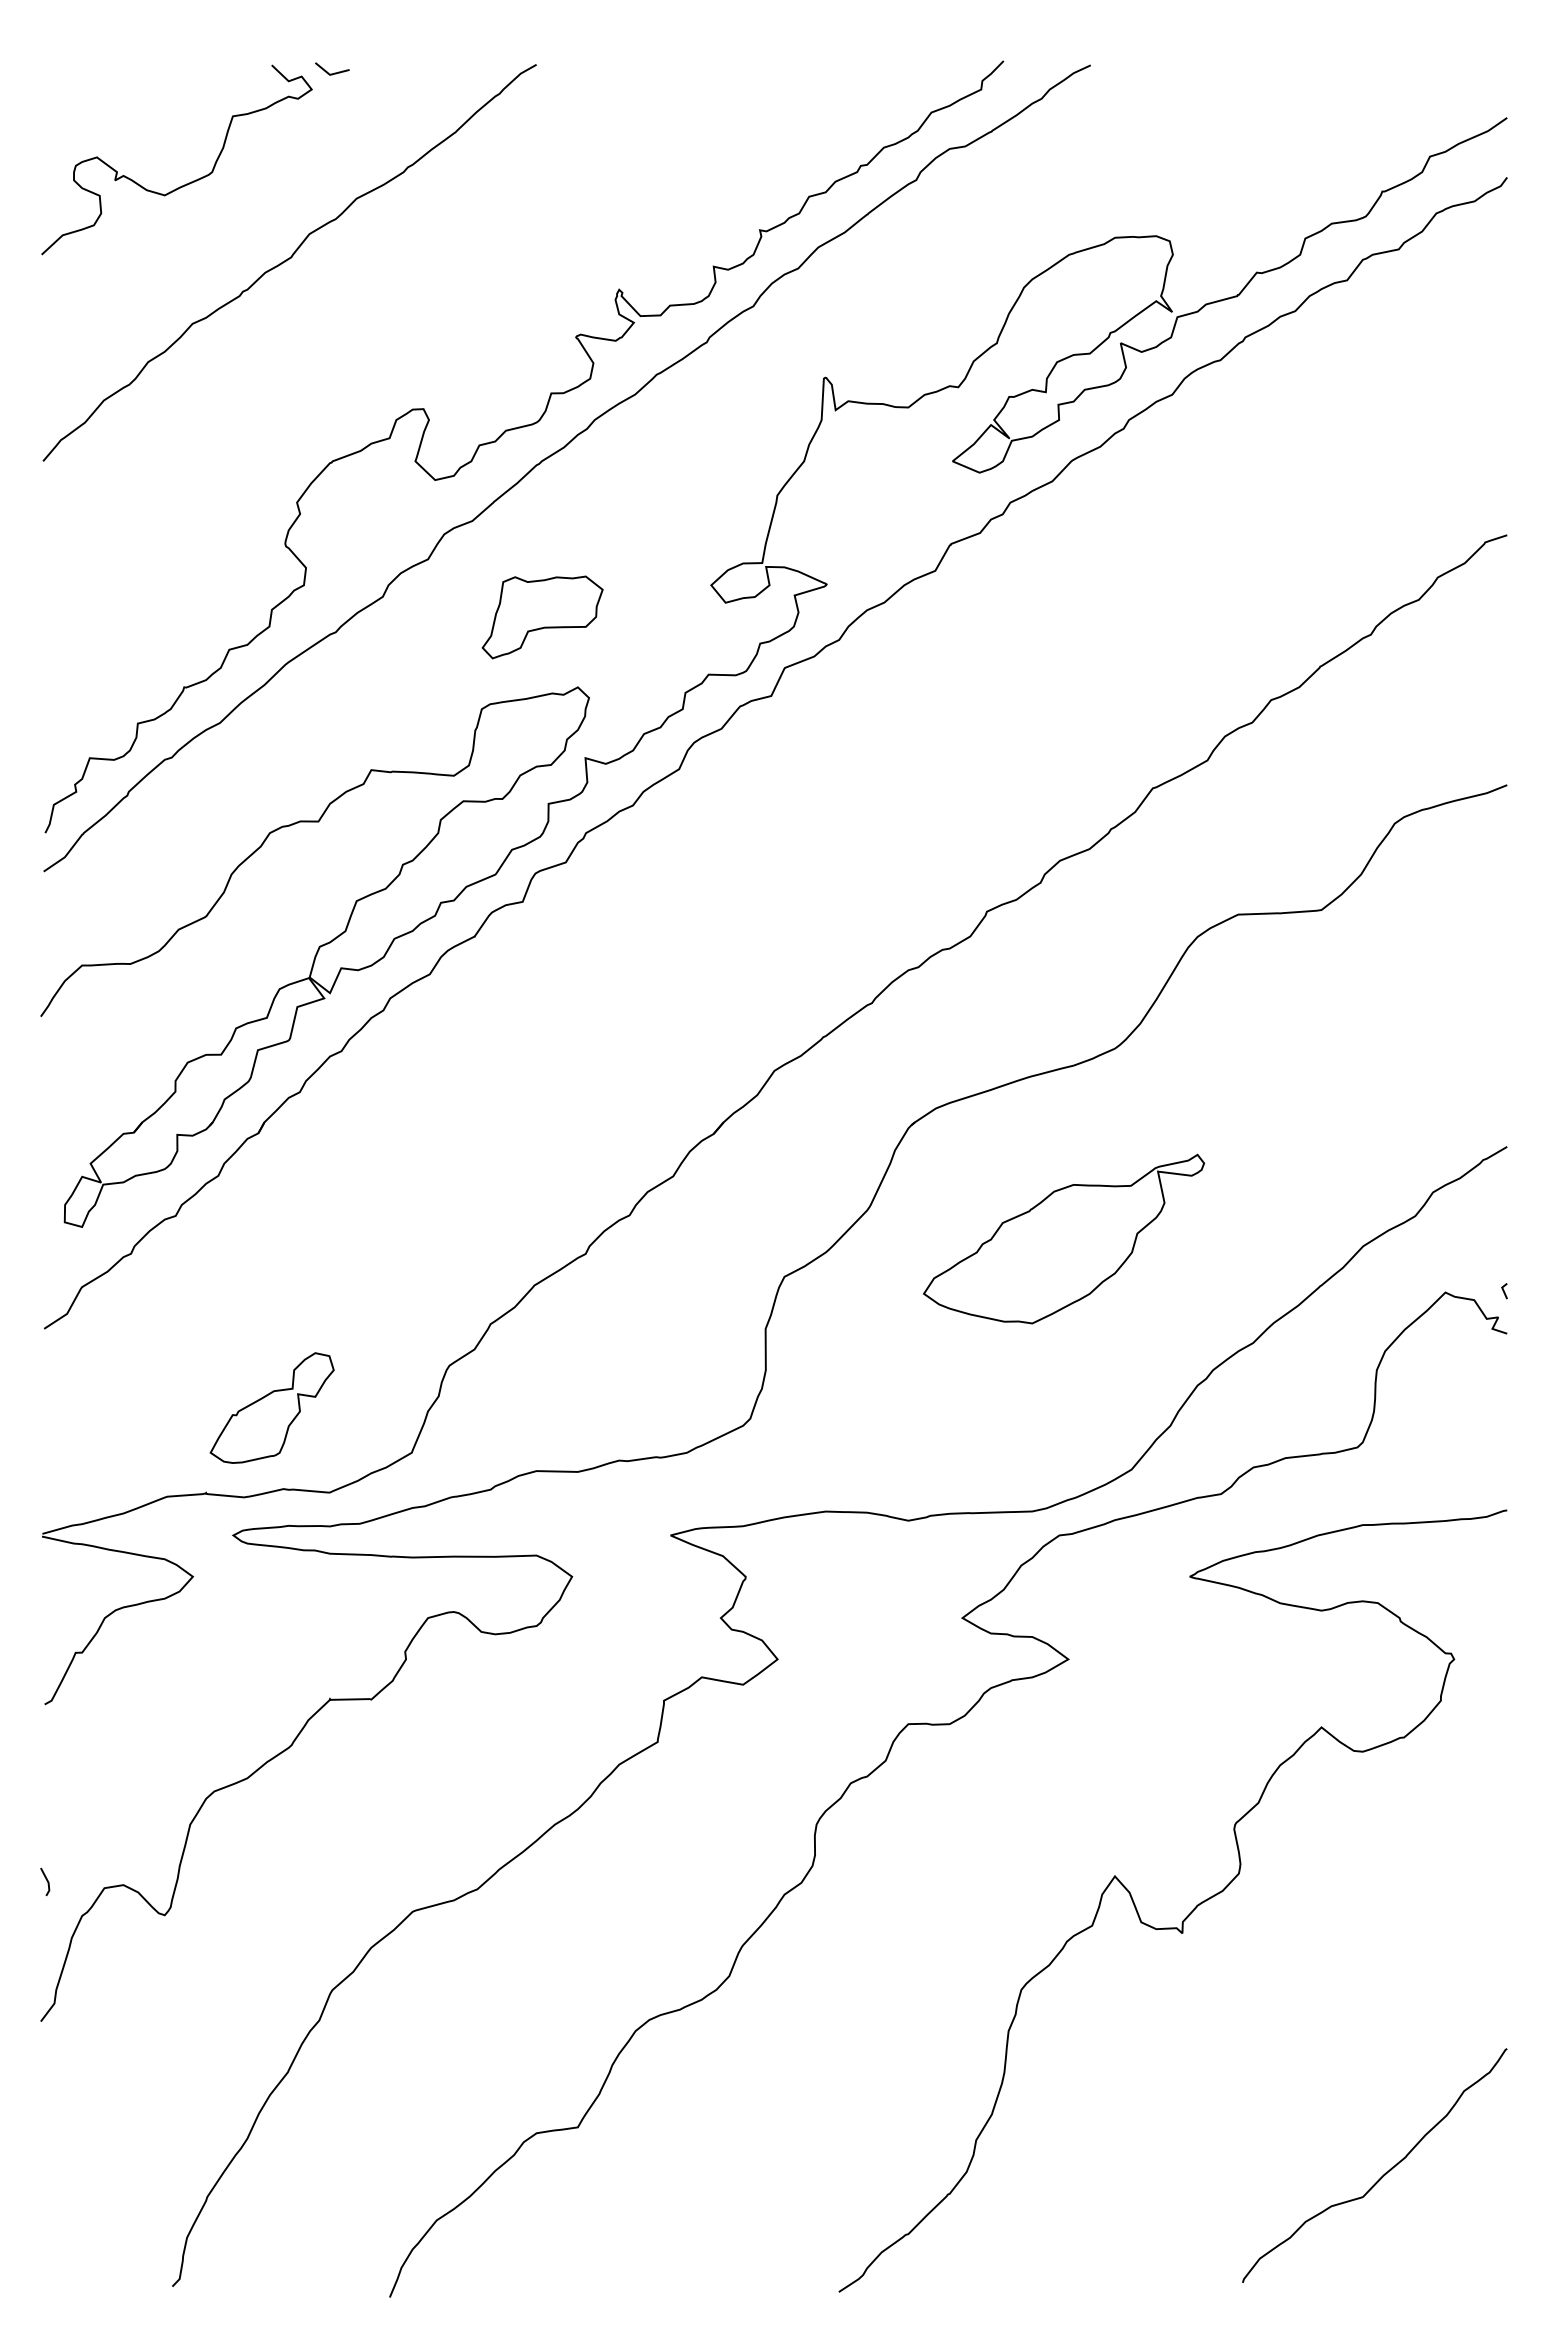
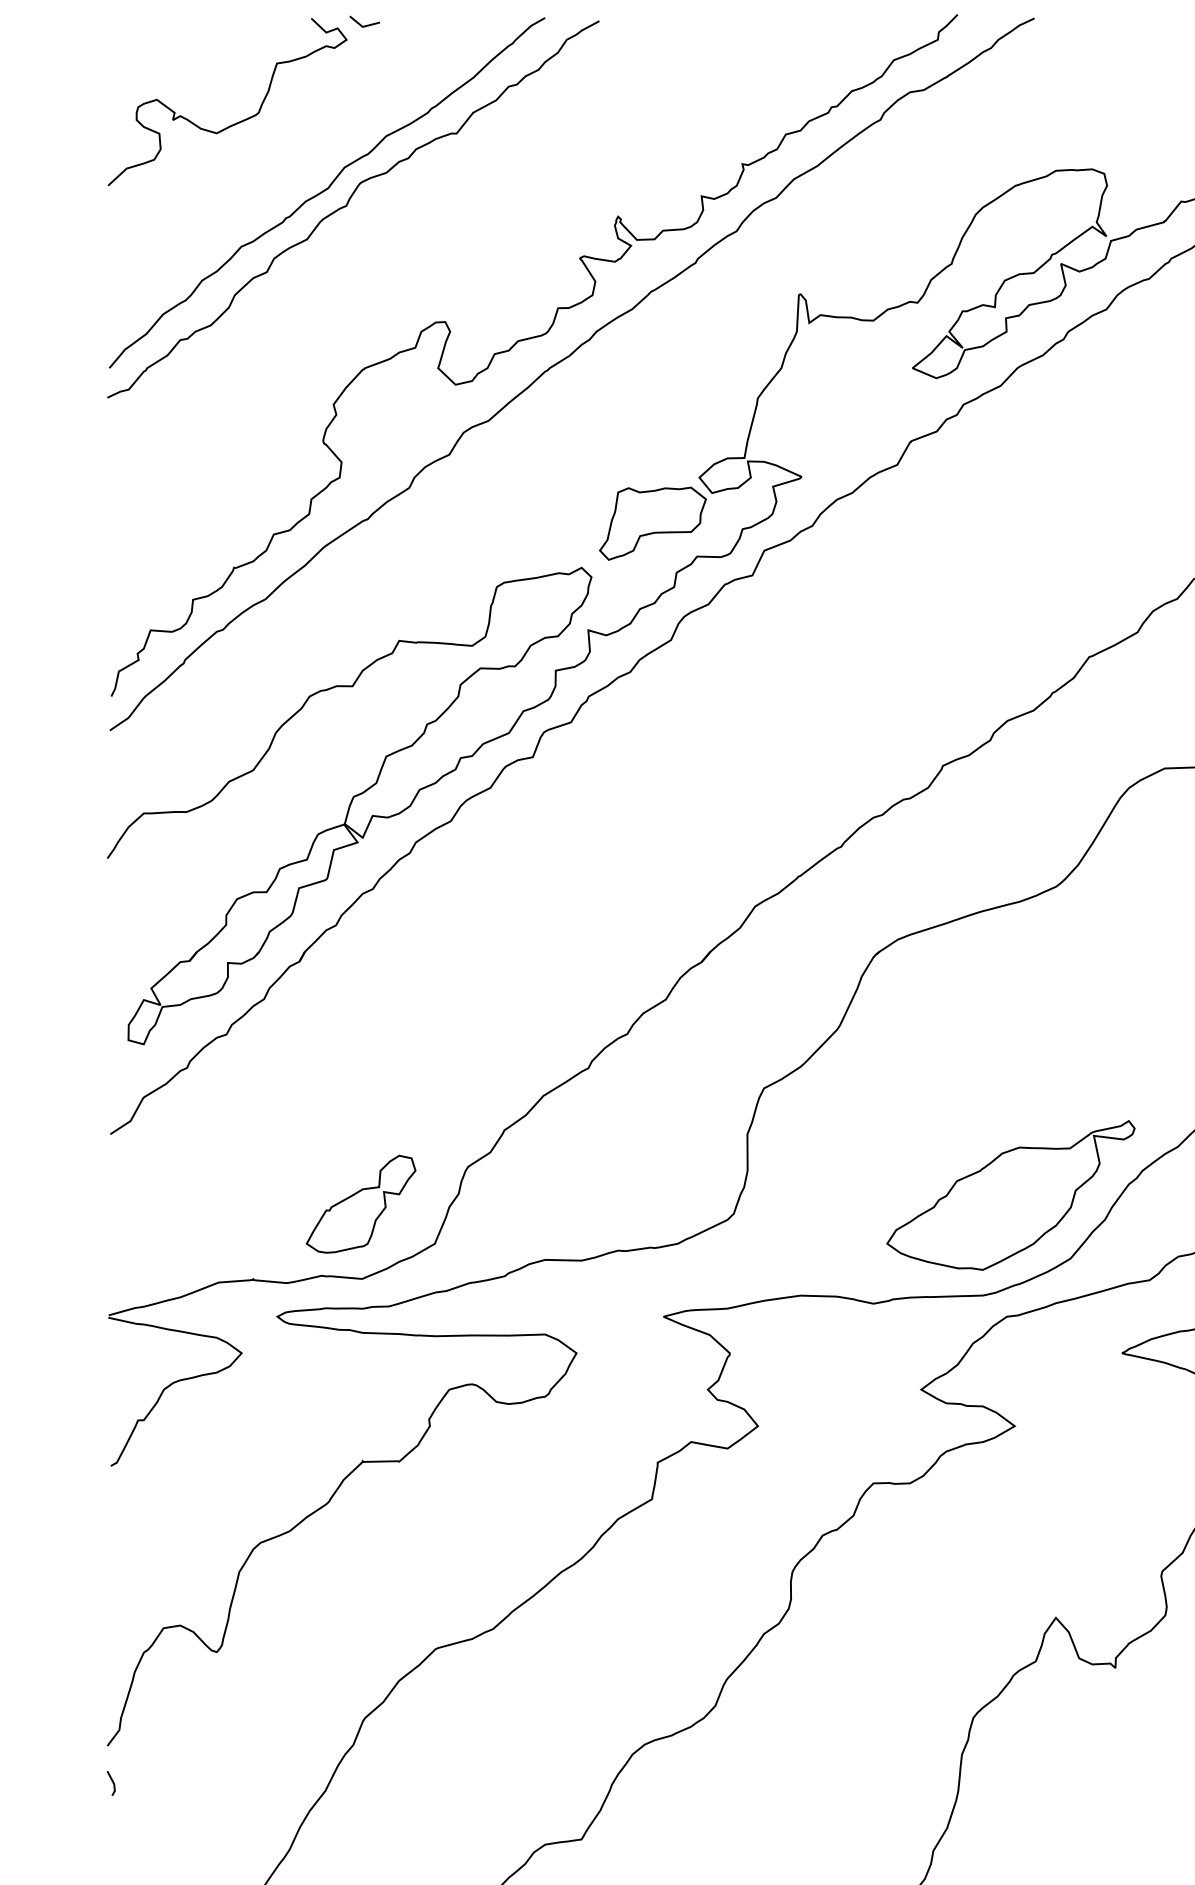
curve: (312, 277) -> (347, 205), added
part: (542, 617) -> (652, 523), moved
part: (1064, 1238) -> (1011, 1194), moved
part: (271, 1407) -> (360, 1203), moved
line: (46, 1881) -> (112, 1783), moved

